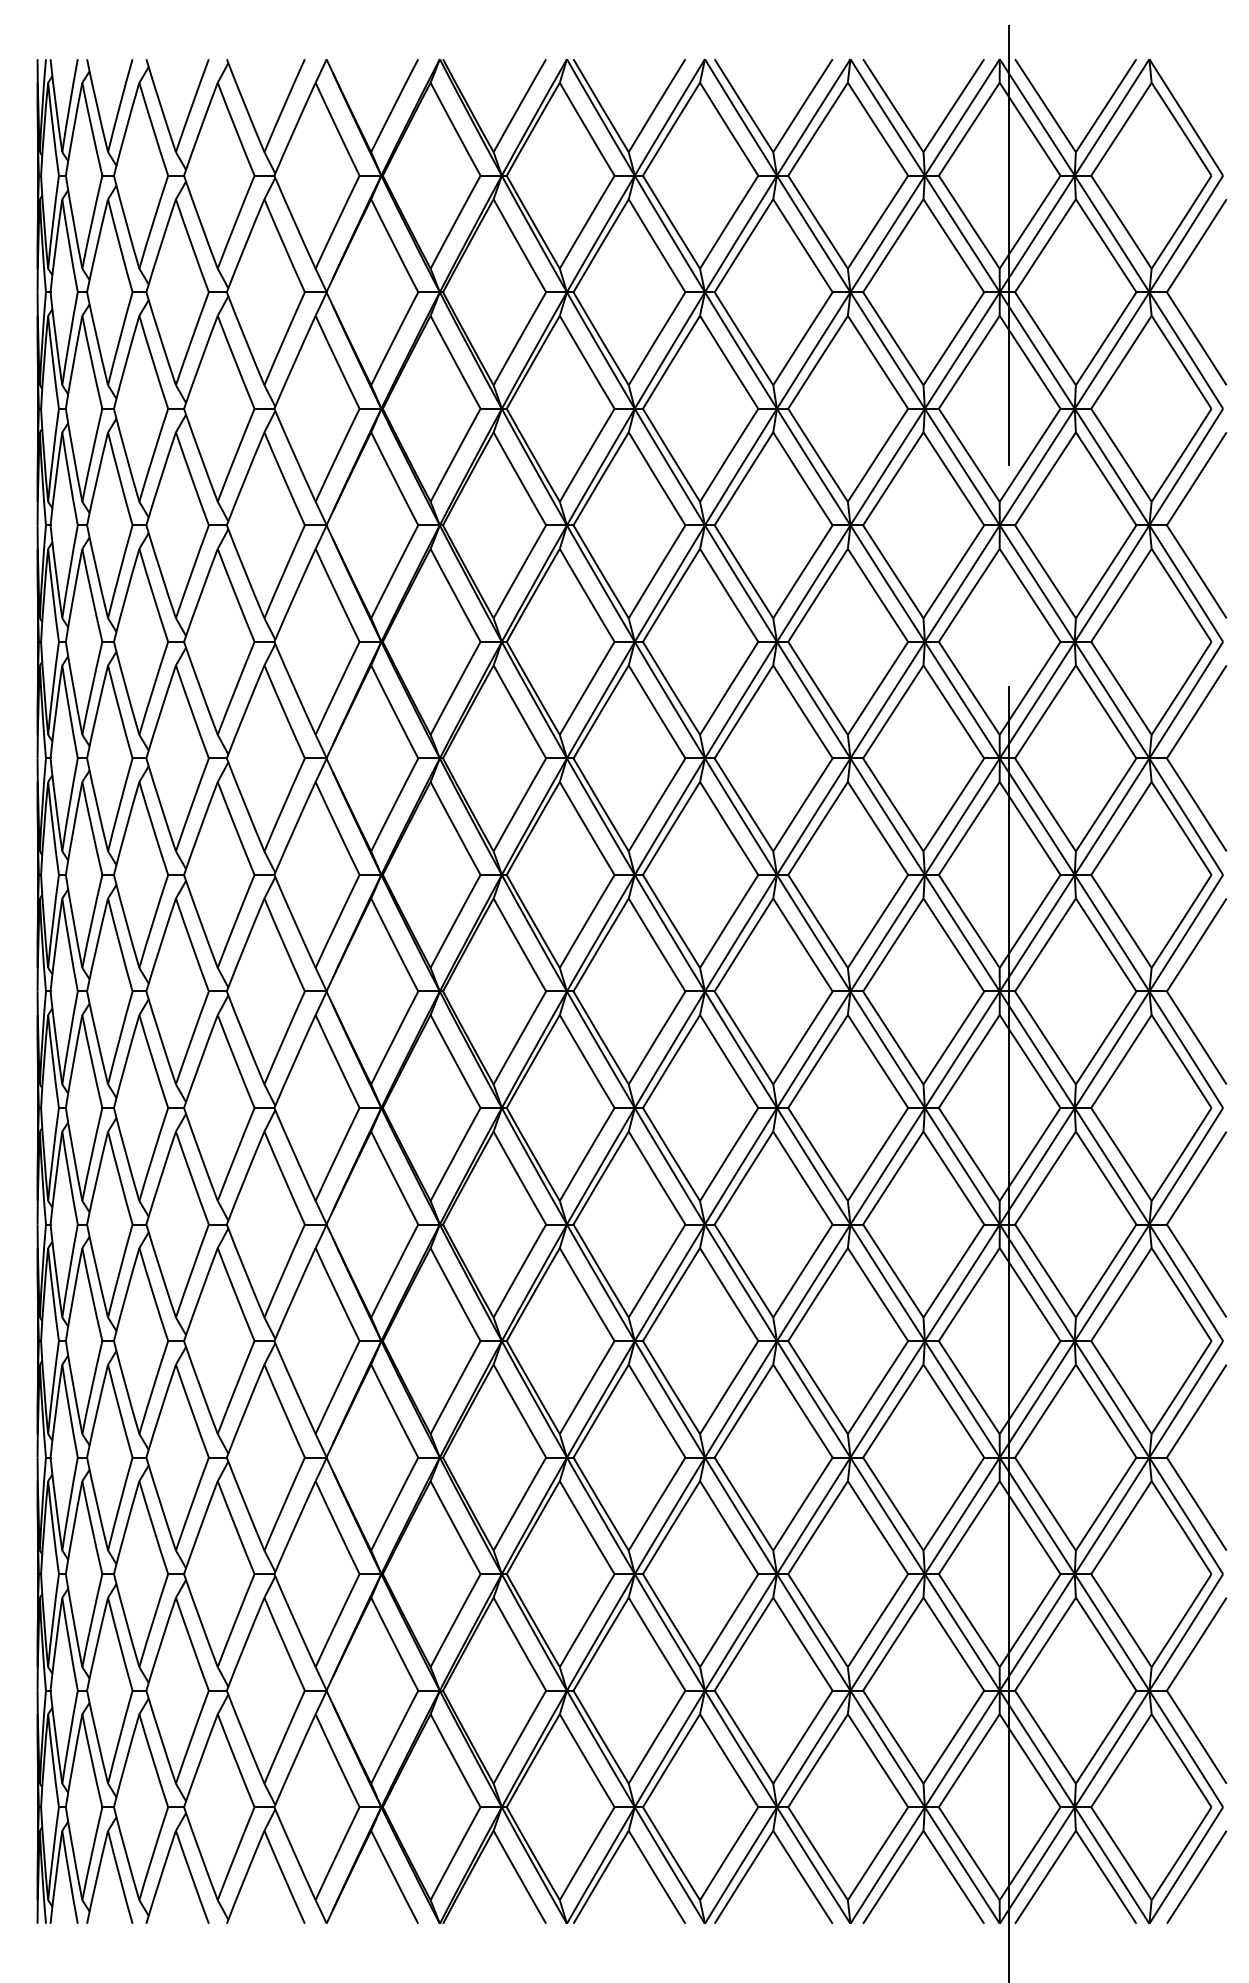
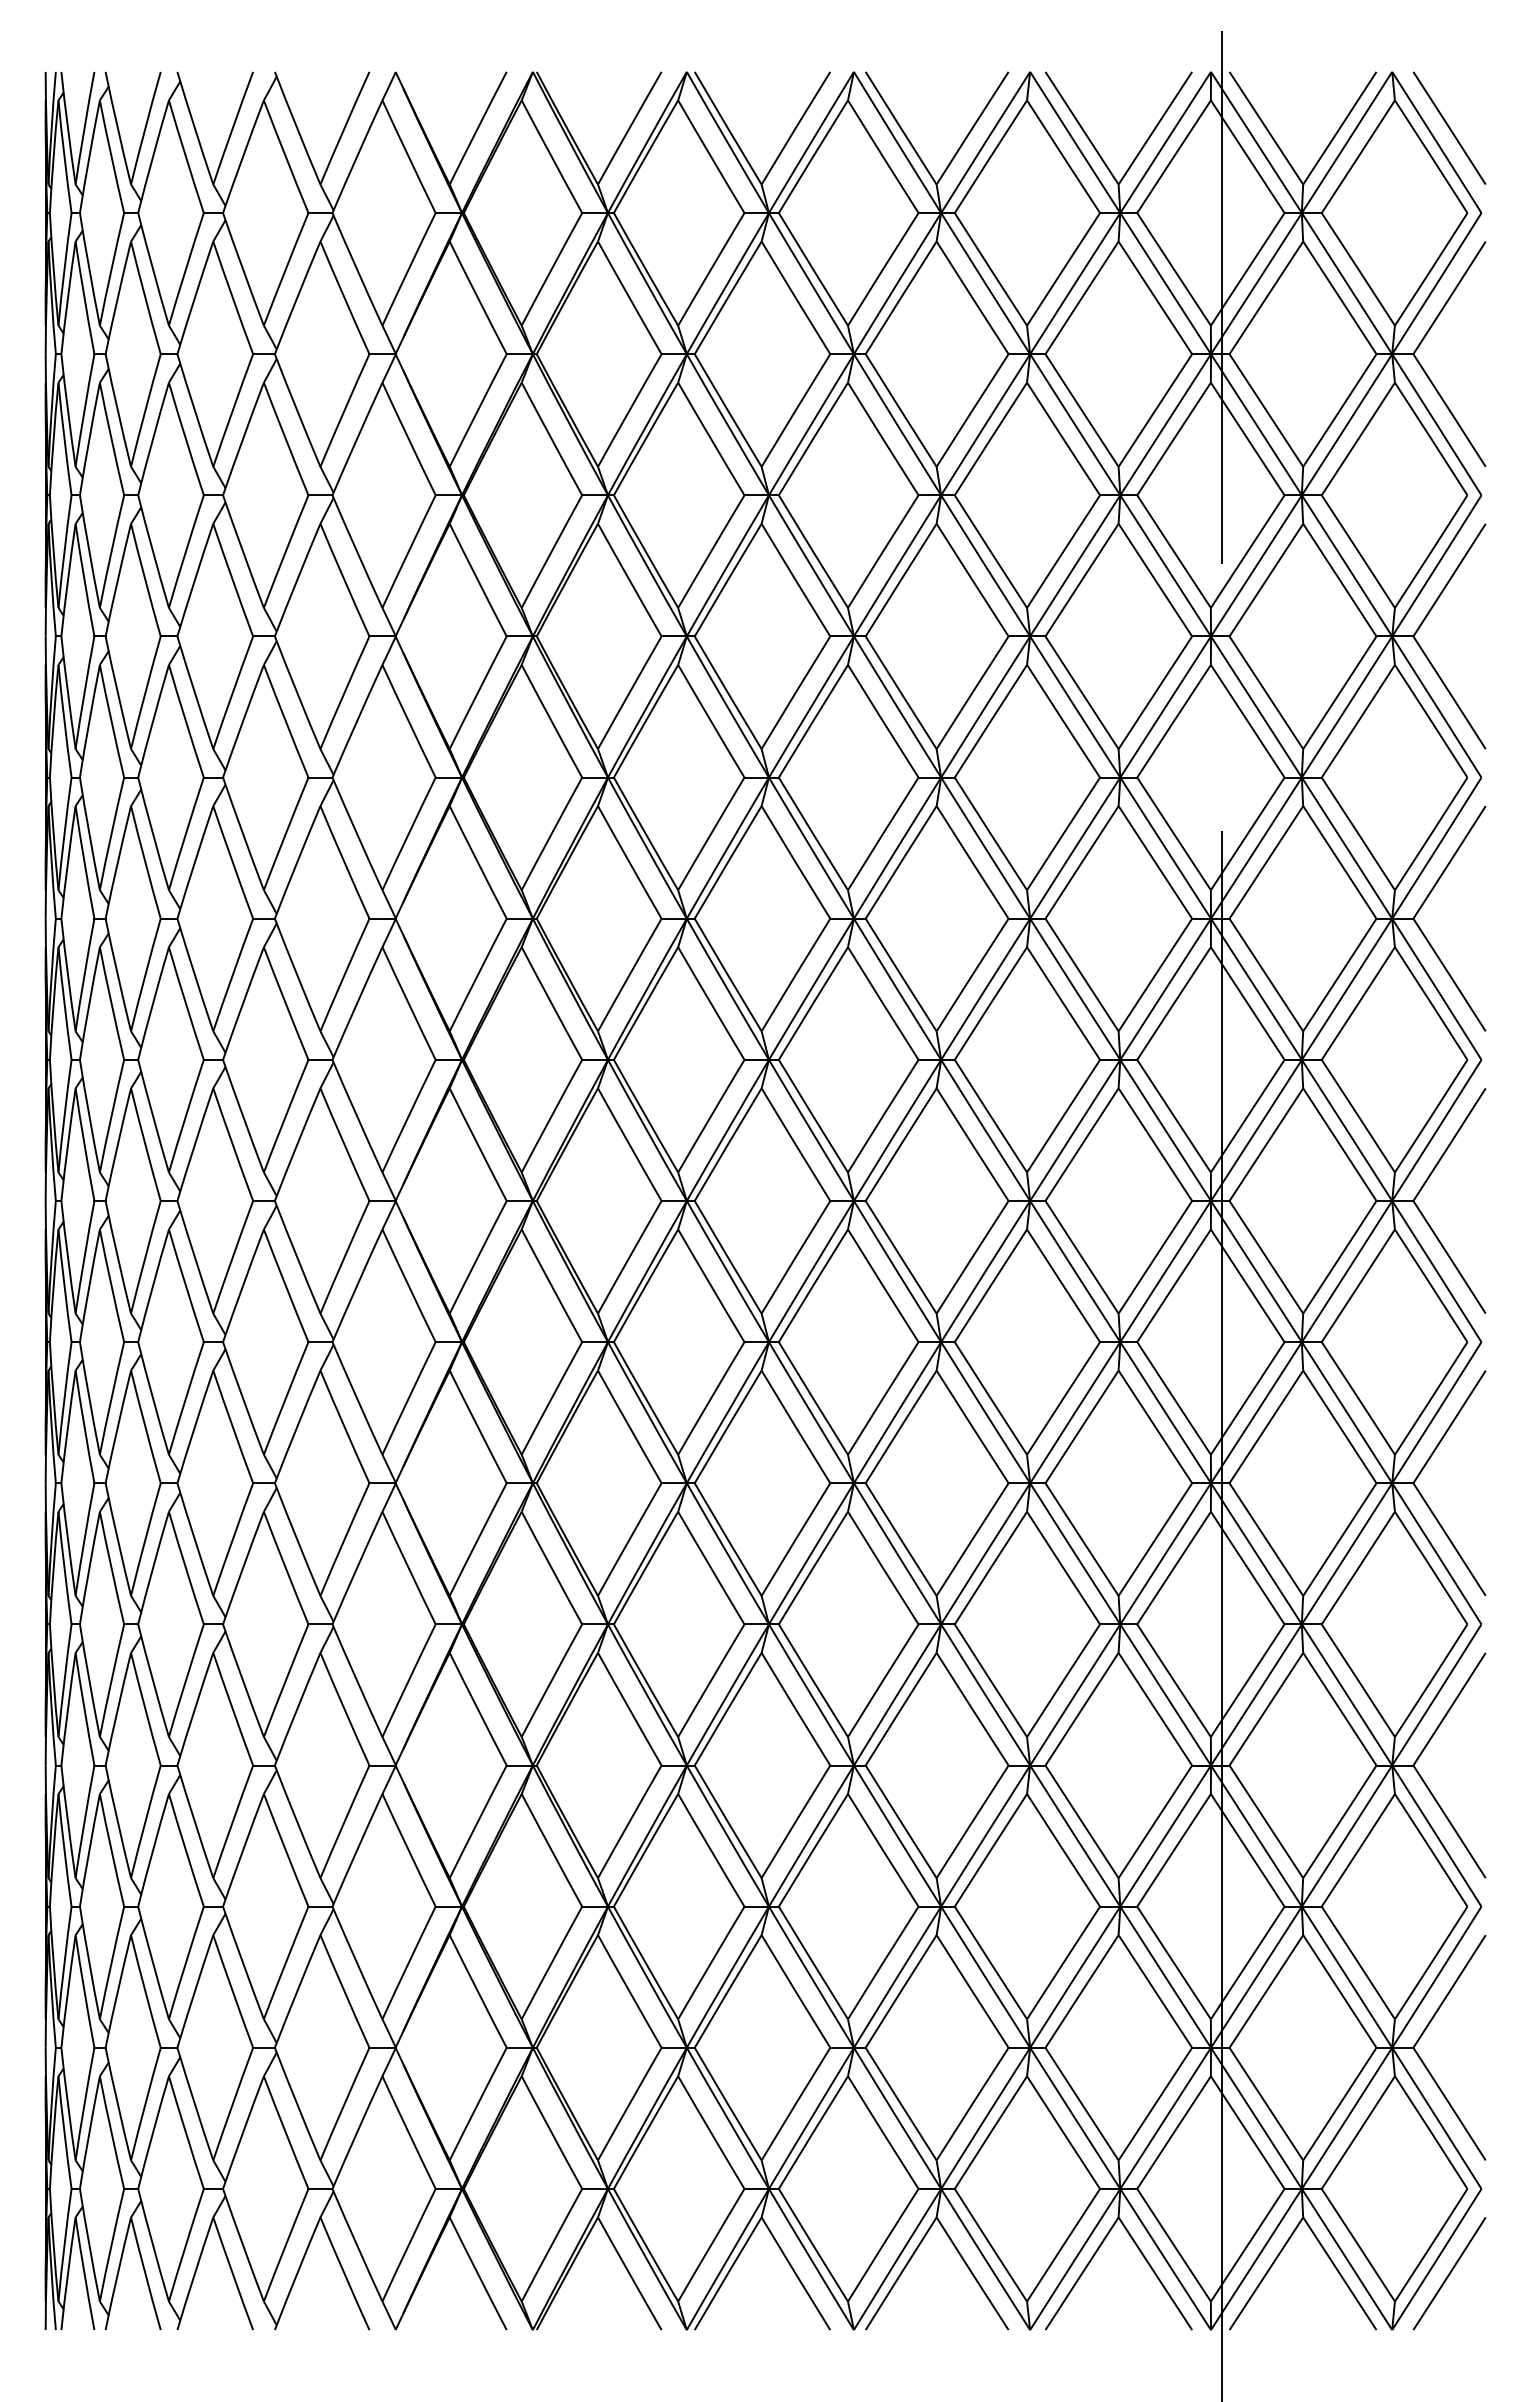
line: (1196, 105) -> (1449, 127), added

